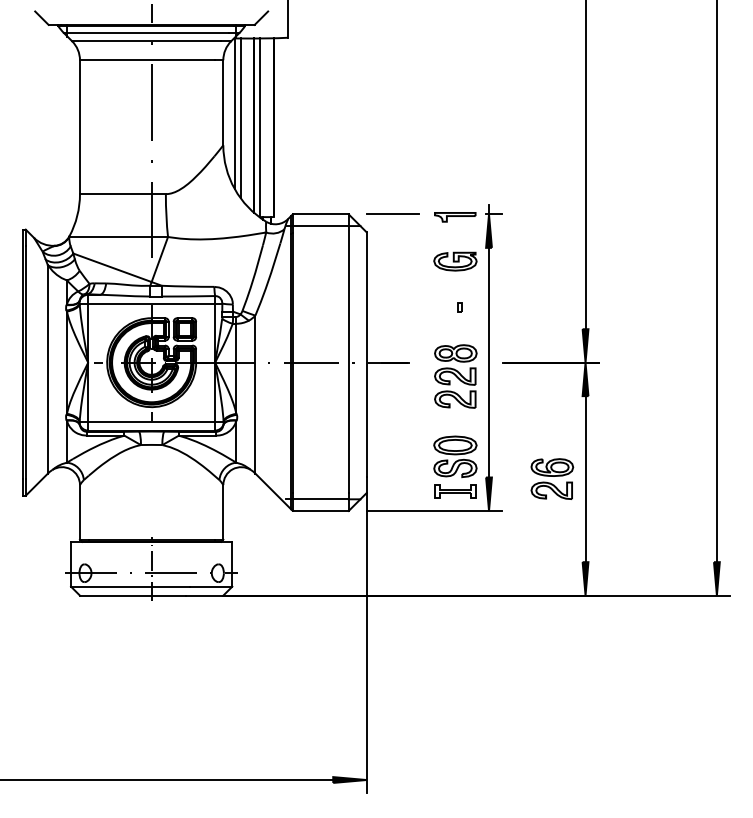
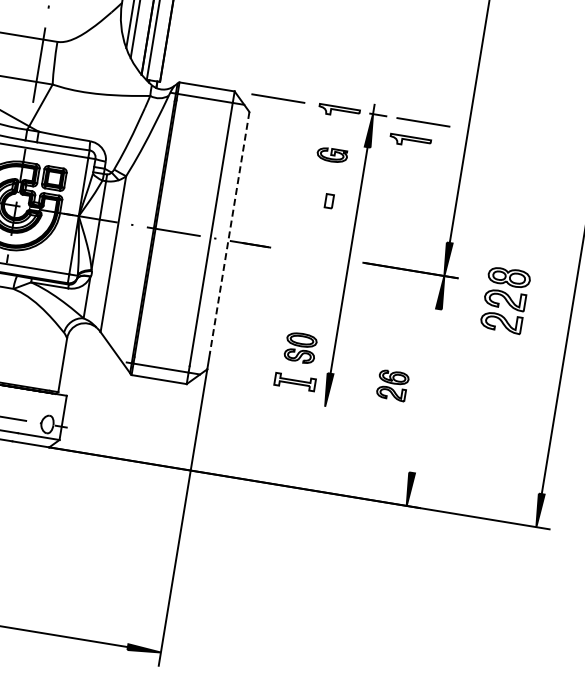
line: (539, 213) -> (423, 121), added
part: (530, 235) -> (410, 141), added
part: (455, 261) -> (332, 155), size x0.7
part: (459, 307) -> (328, 201), size x1.6
line: (366, 355) -> (229, 233), solid -> dashed
part: (455, 376) -> (505, 300), moved
part: (455, 456) -> (300, 347), size x0.7
part: (552, 478) -> (393, 384), size x0.7
line: (585, 479) -> (425, 391), removed
line: (434, 510) -> (271, 397), removed

